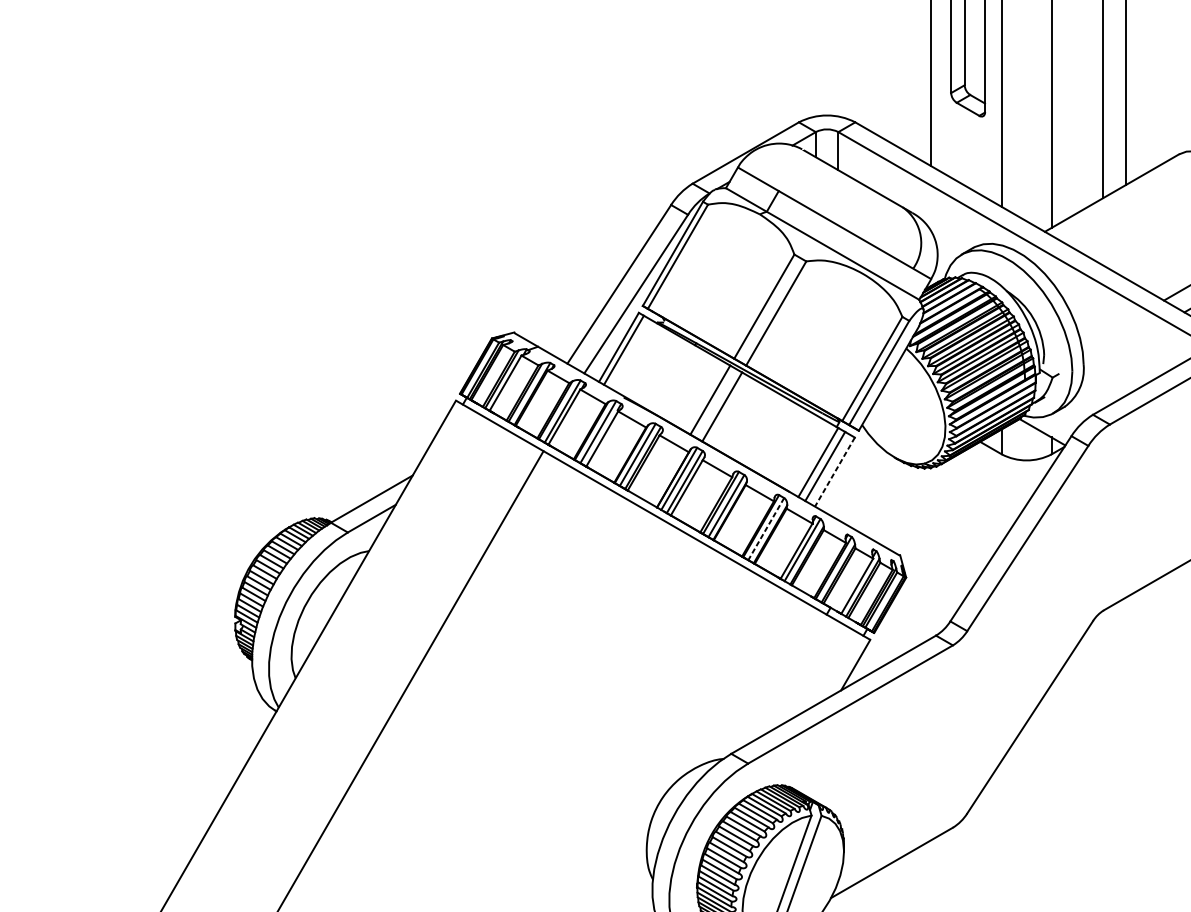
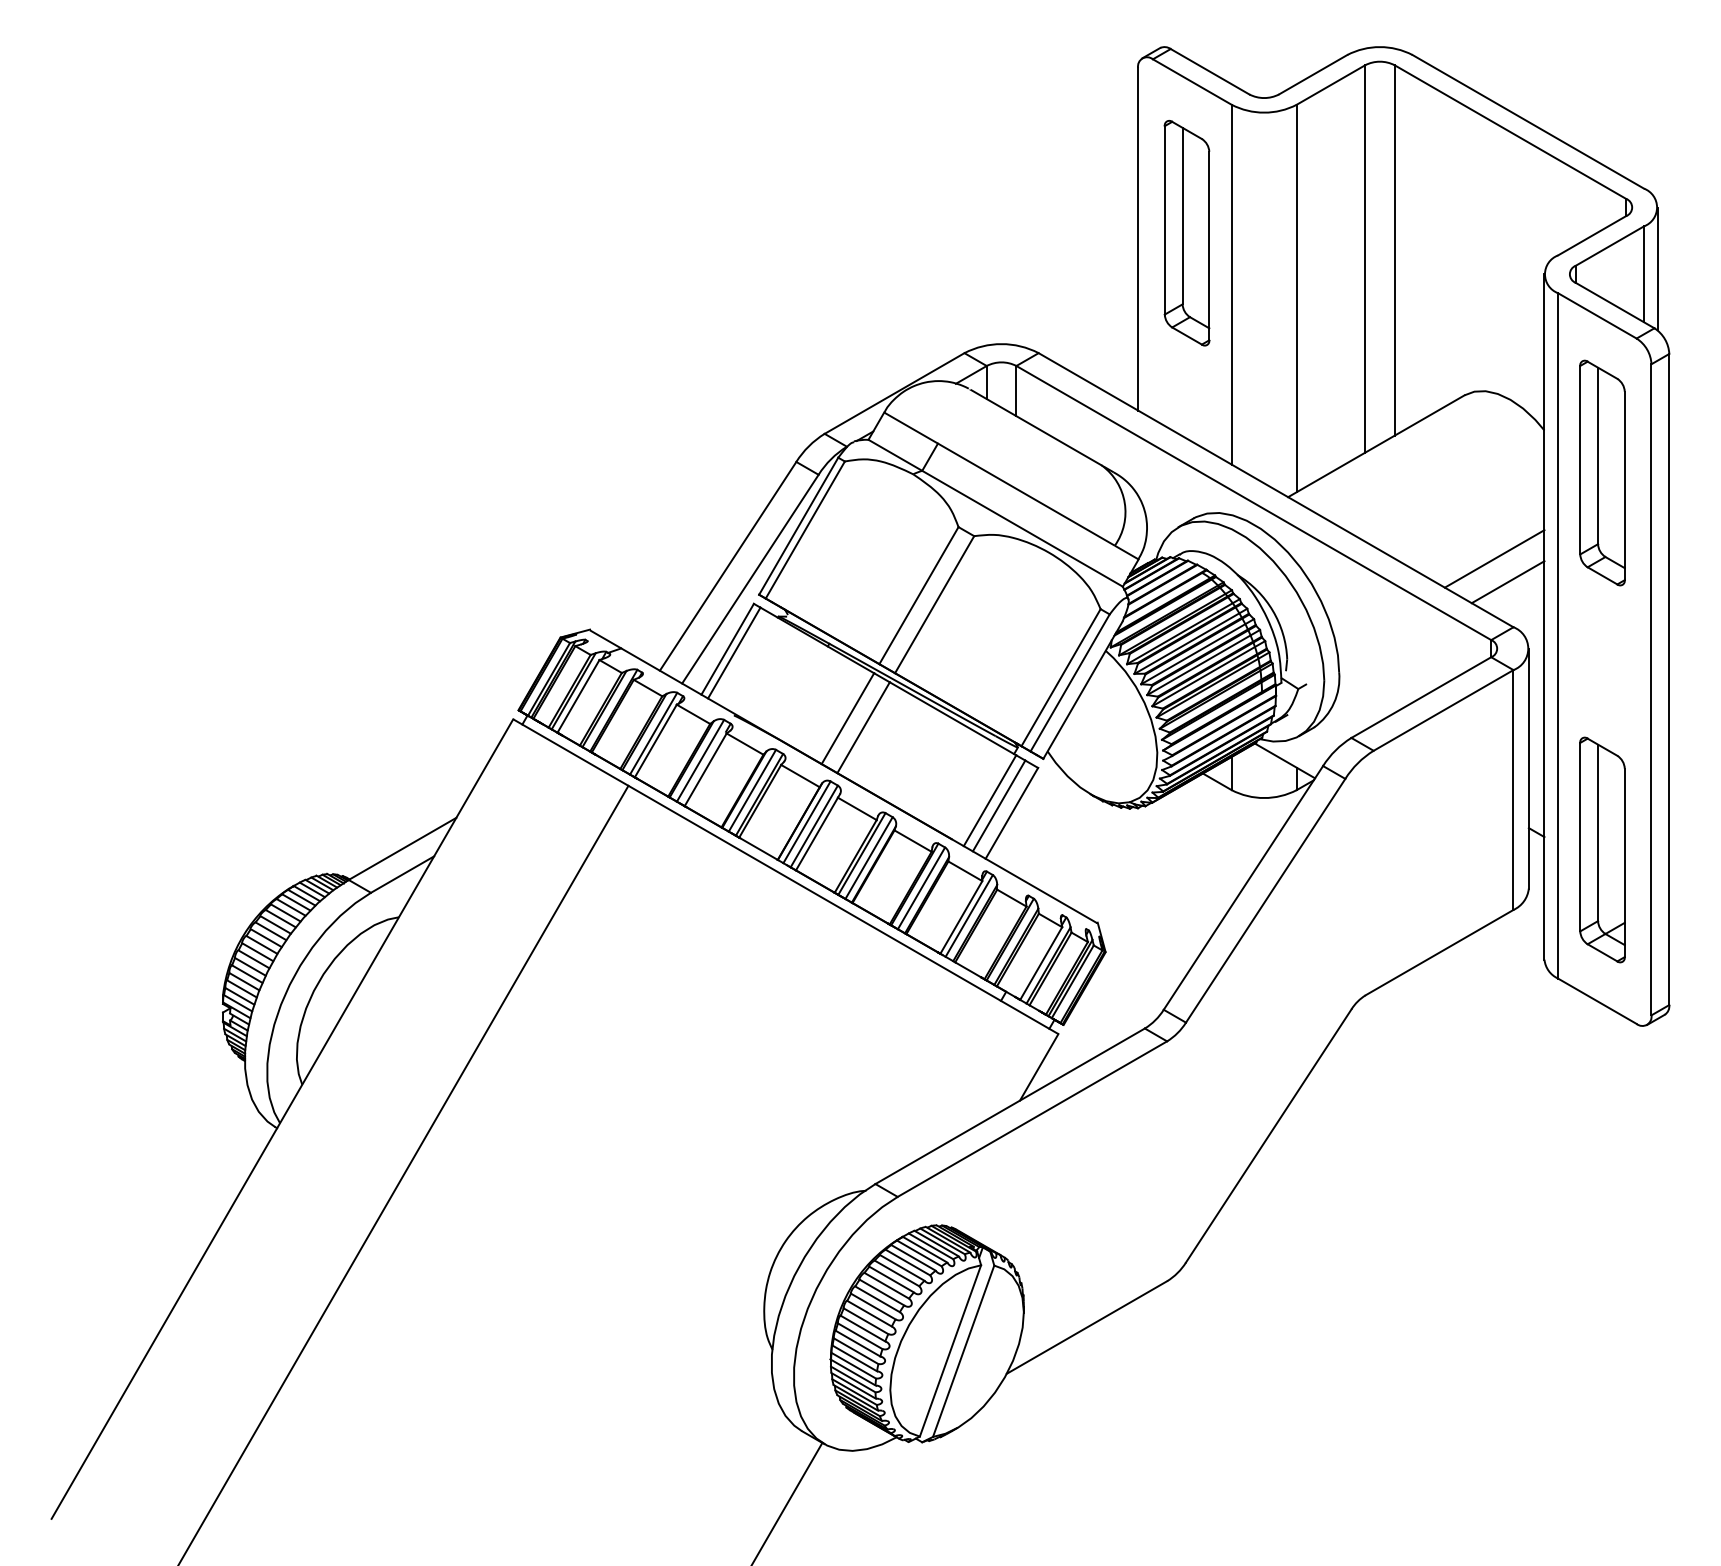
line: (834, 472) -> (1011, 813), dashed -> solid
line: (766, 529) -> (921, 888), dashed -> solid

